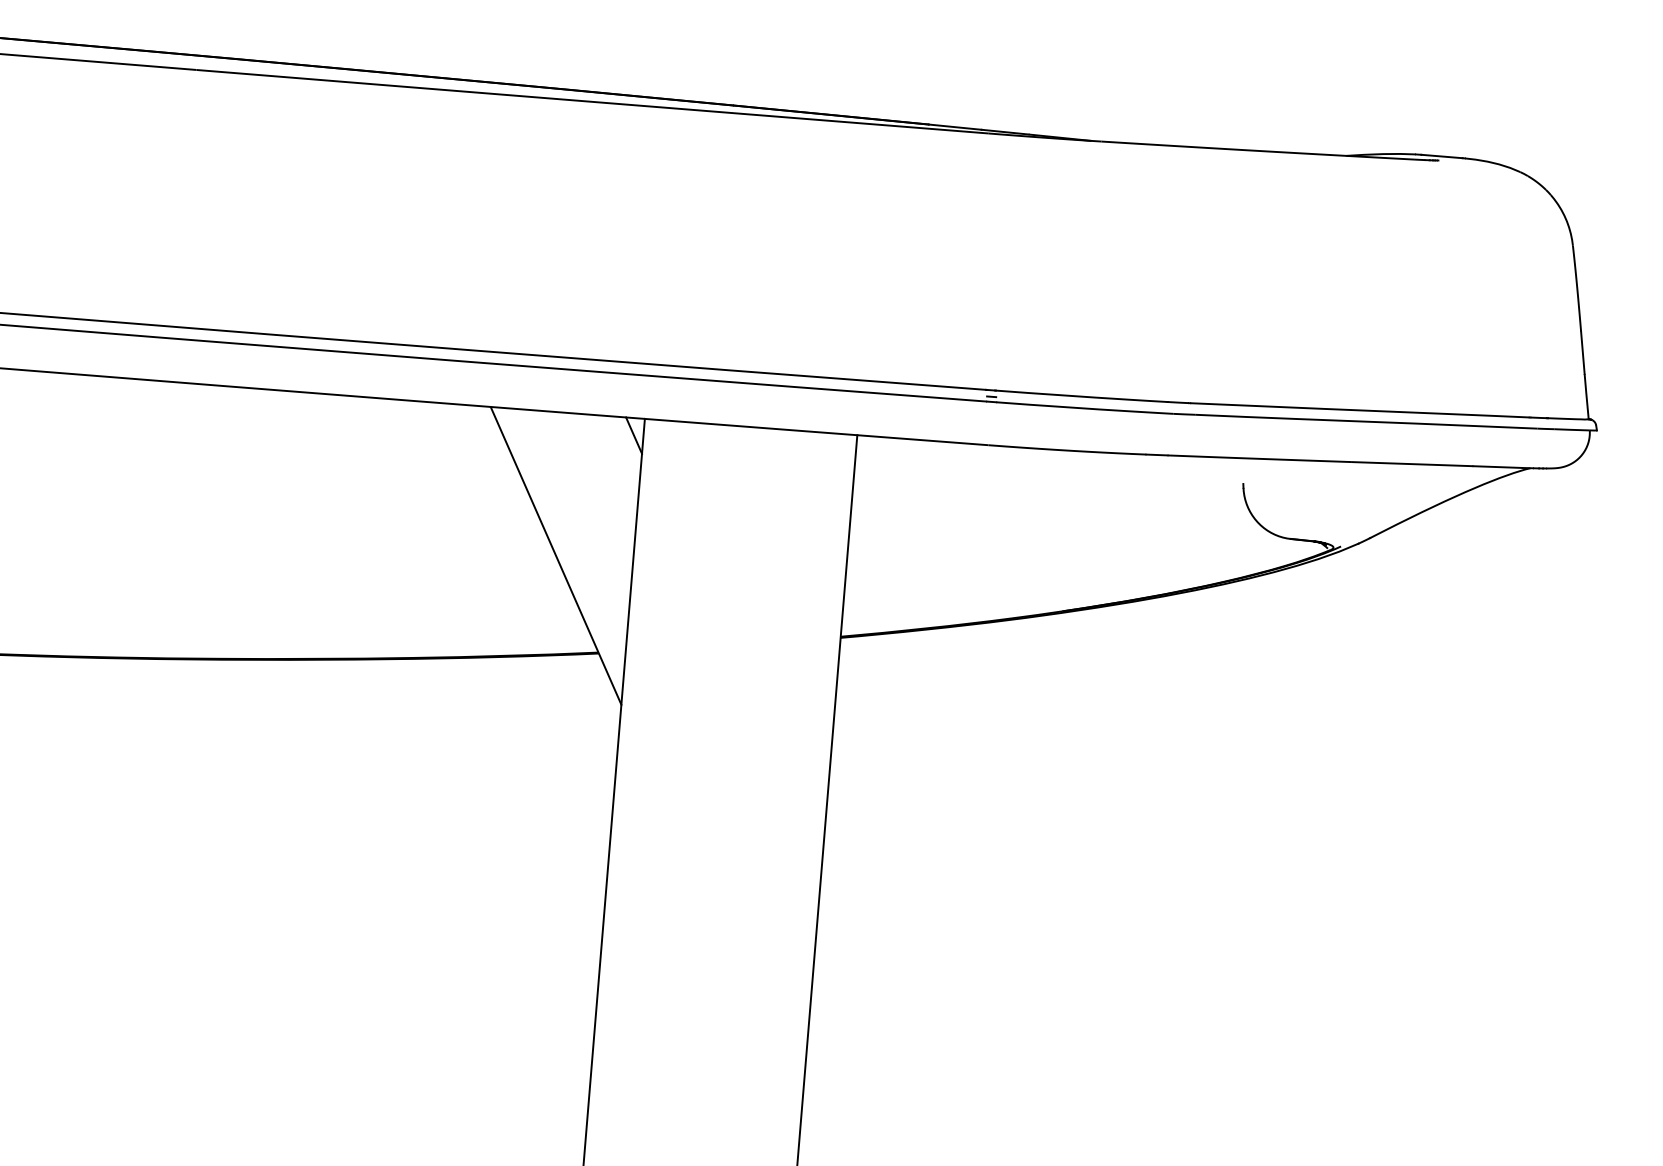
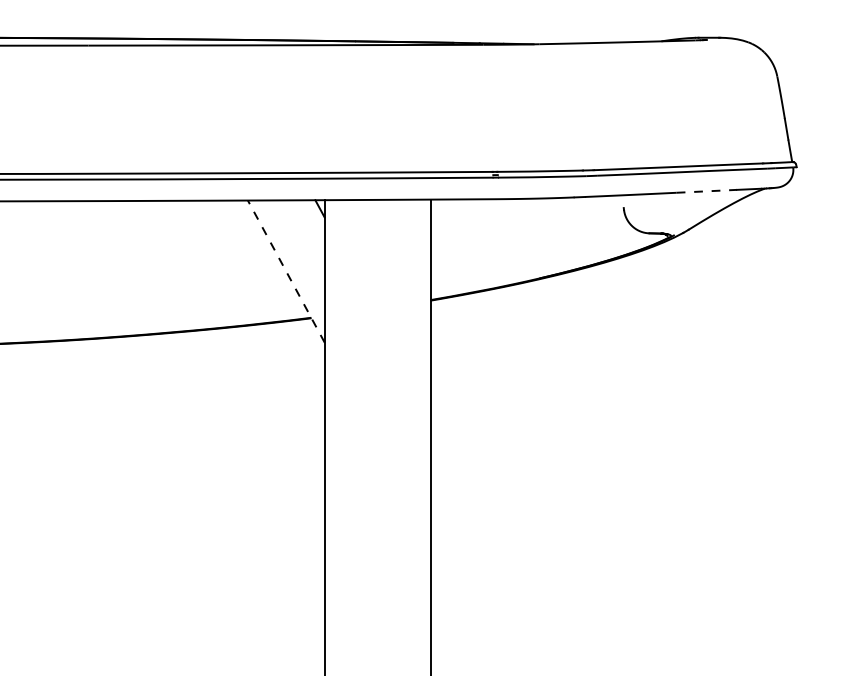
line: (1413, 464) -> (707, 191), solid -> dashed
line: (556, 555) -> (286, 271), solid -> dashed

